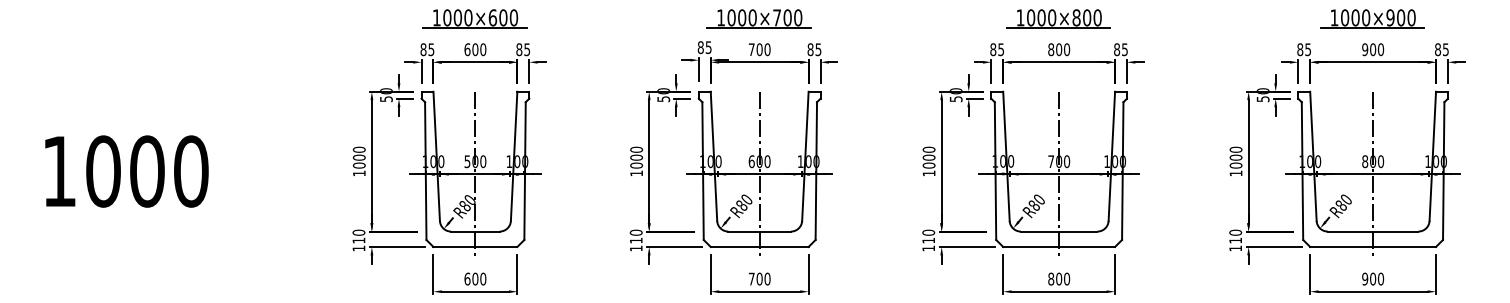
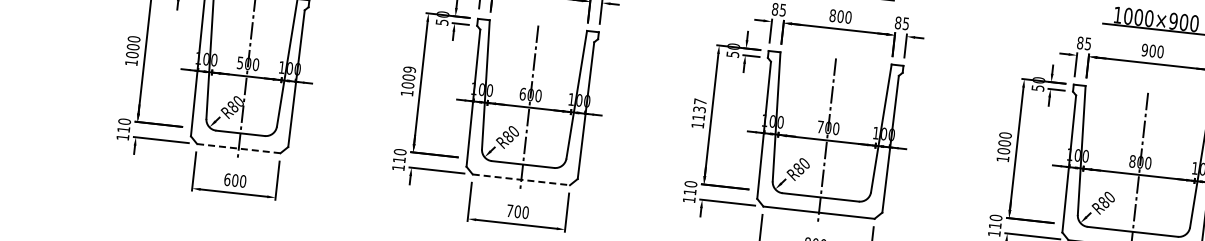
text: (636, 149) -> (409, 69), 1000 -> 1009
text: (928, 157) -> (698, 109), 1000 -> 1137
line: (475, 246) -> (238, 148), solid -> dashed
line: (759, 246) -> (521, 179), solid -> dashed

